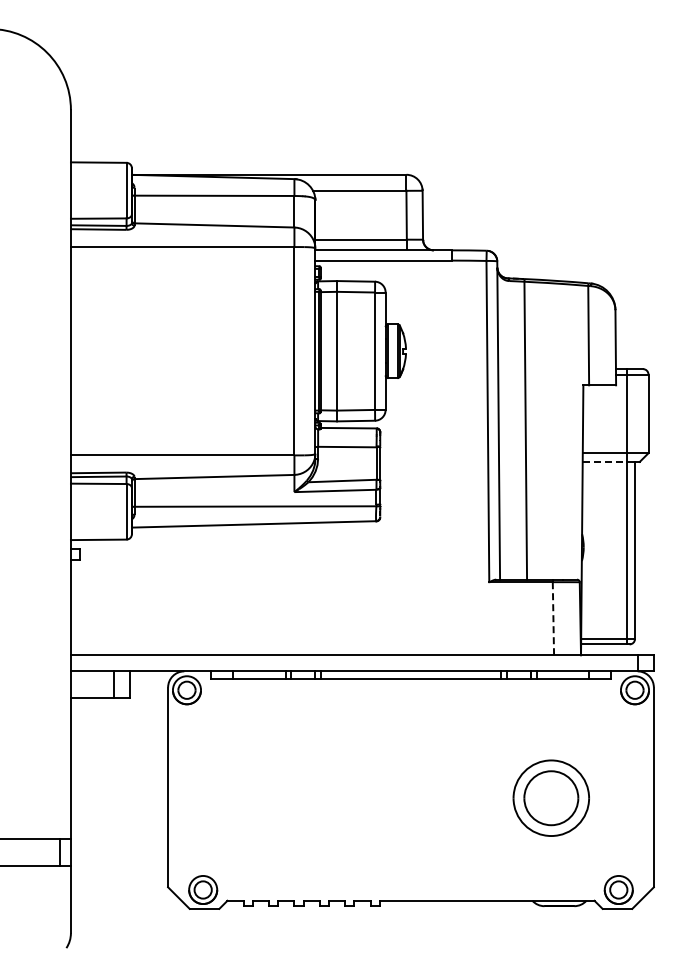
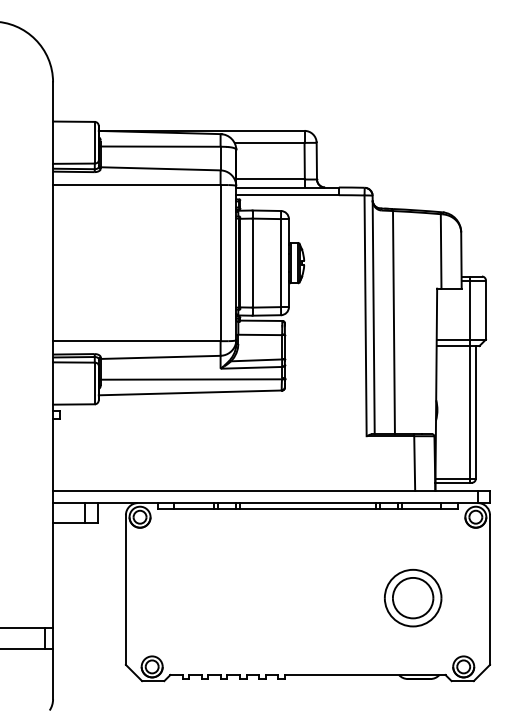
line: (605, 461) -> (453, 345), dashed -> solid
line: (553, 618) -> (414, 463), dashed -> solid

